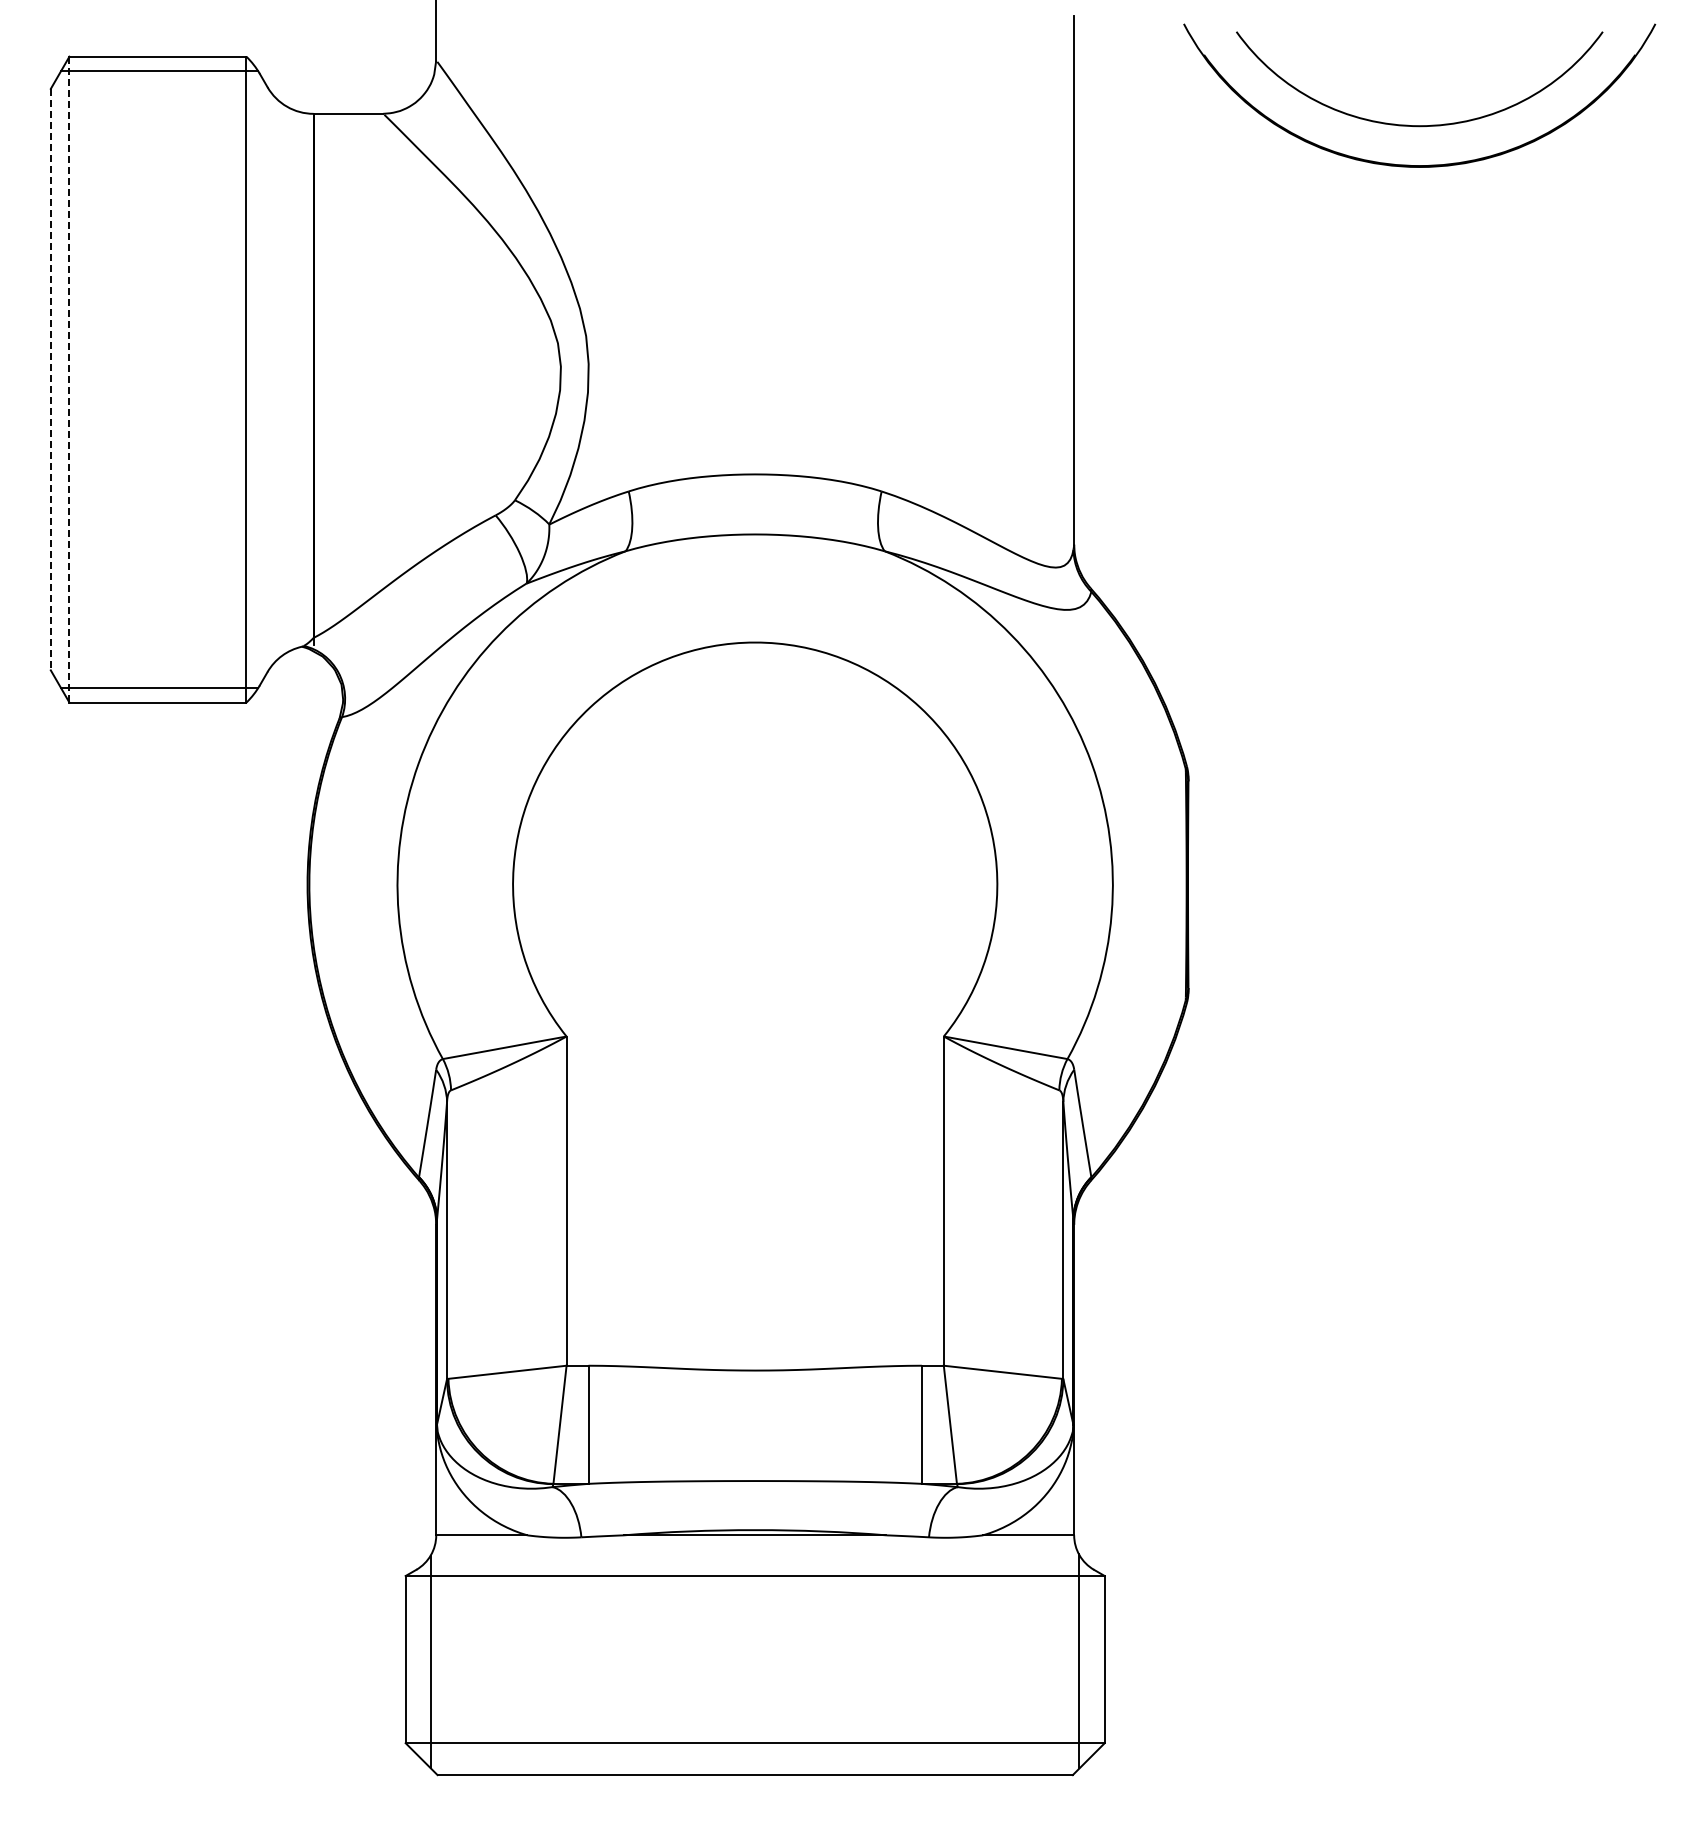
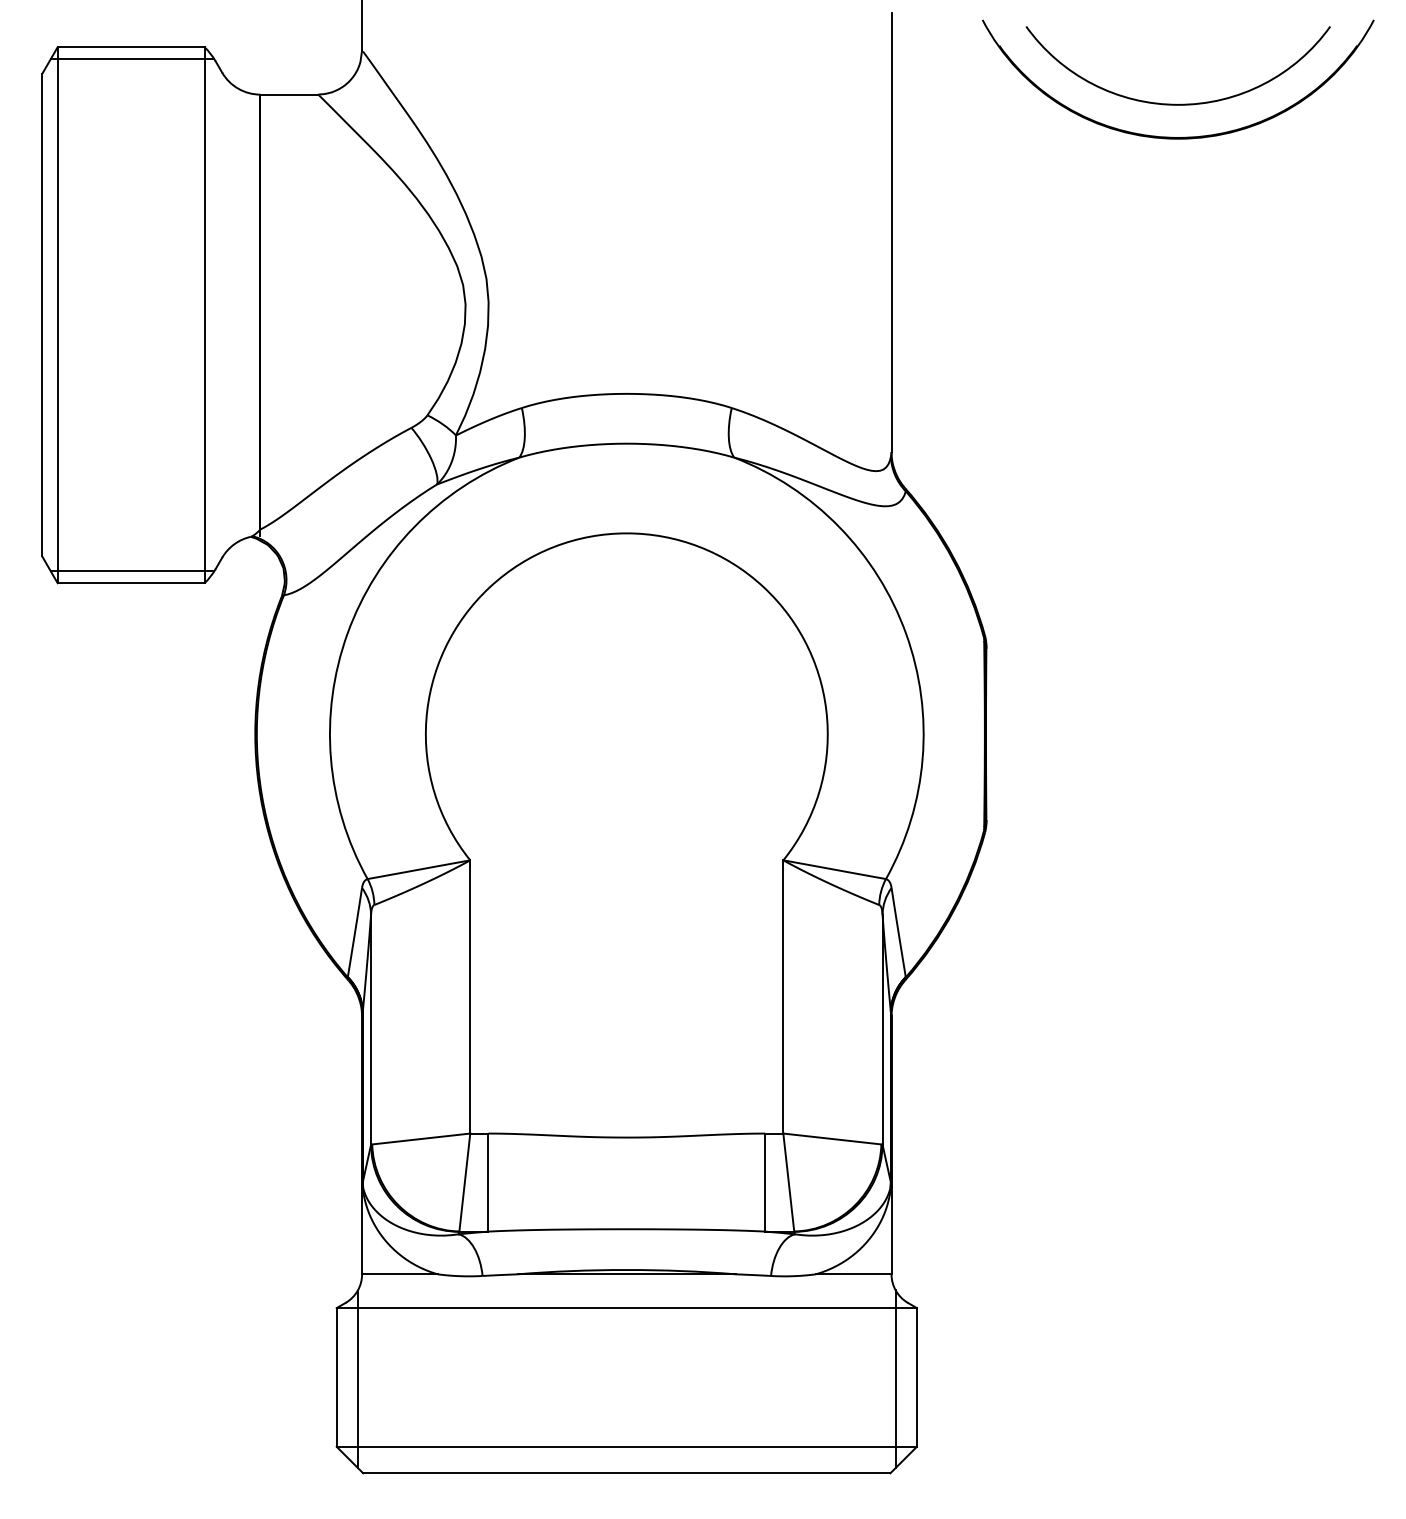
line: (50, 379) -> (41, 315), dashed -> solid
line: (69, 379) -> (57, 315), dashed -> solid

